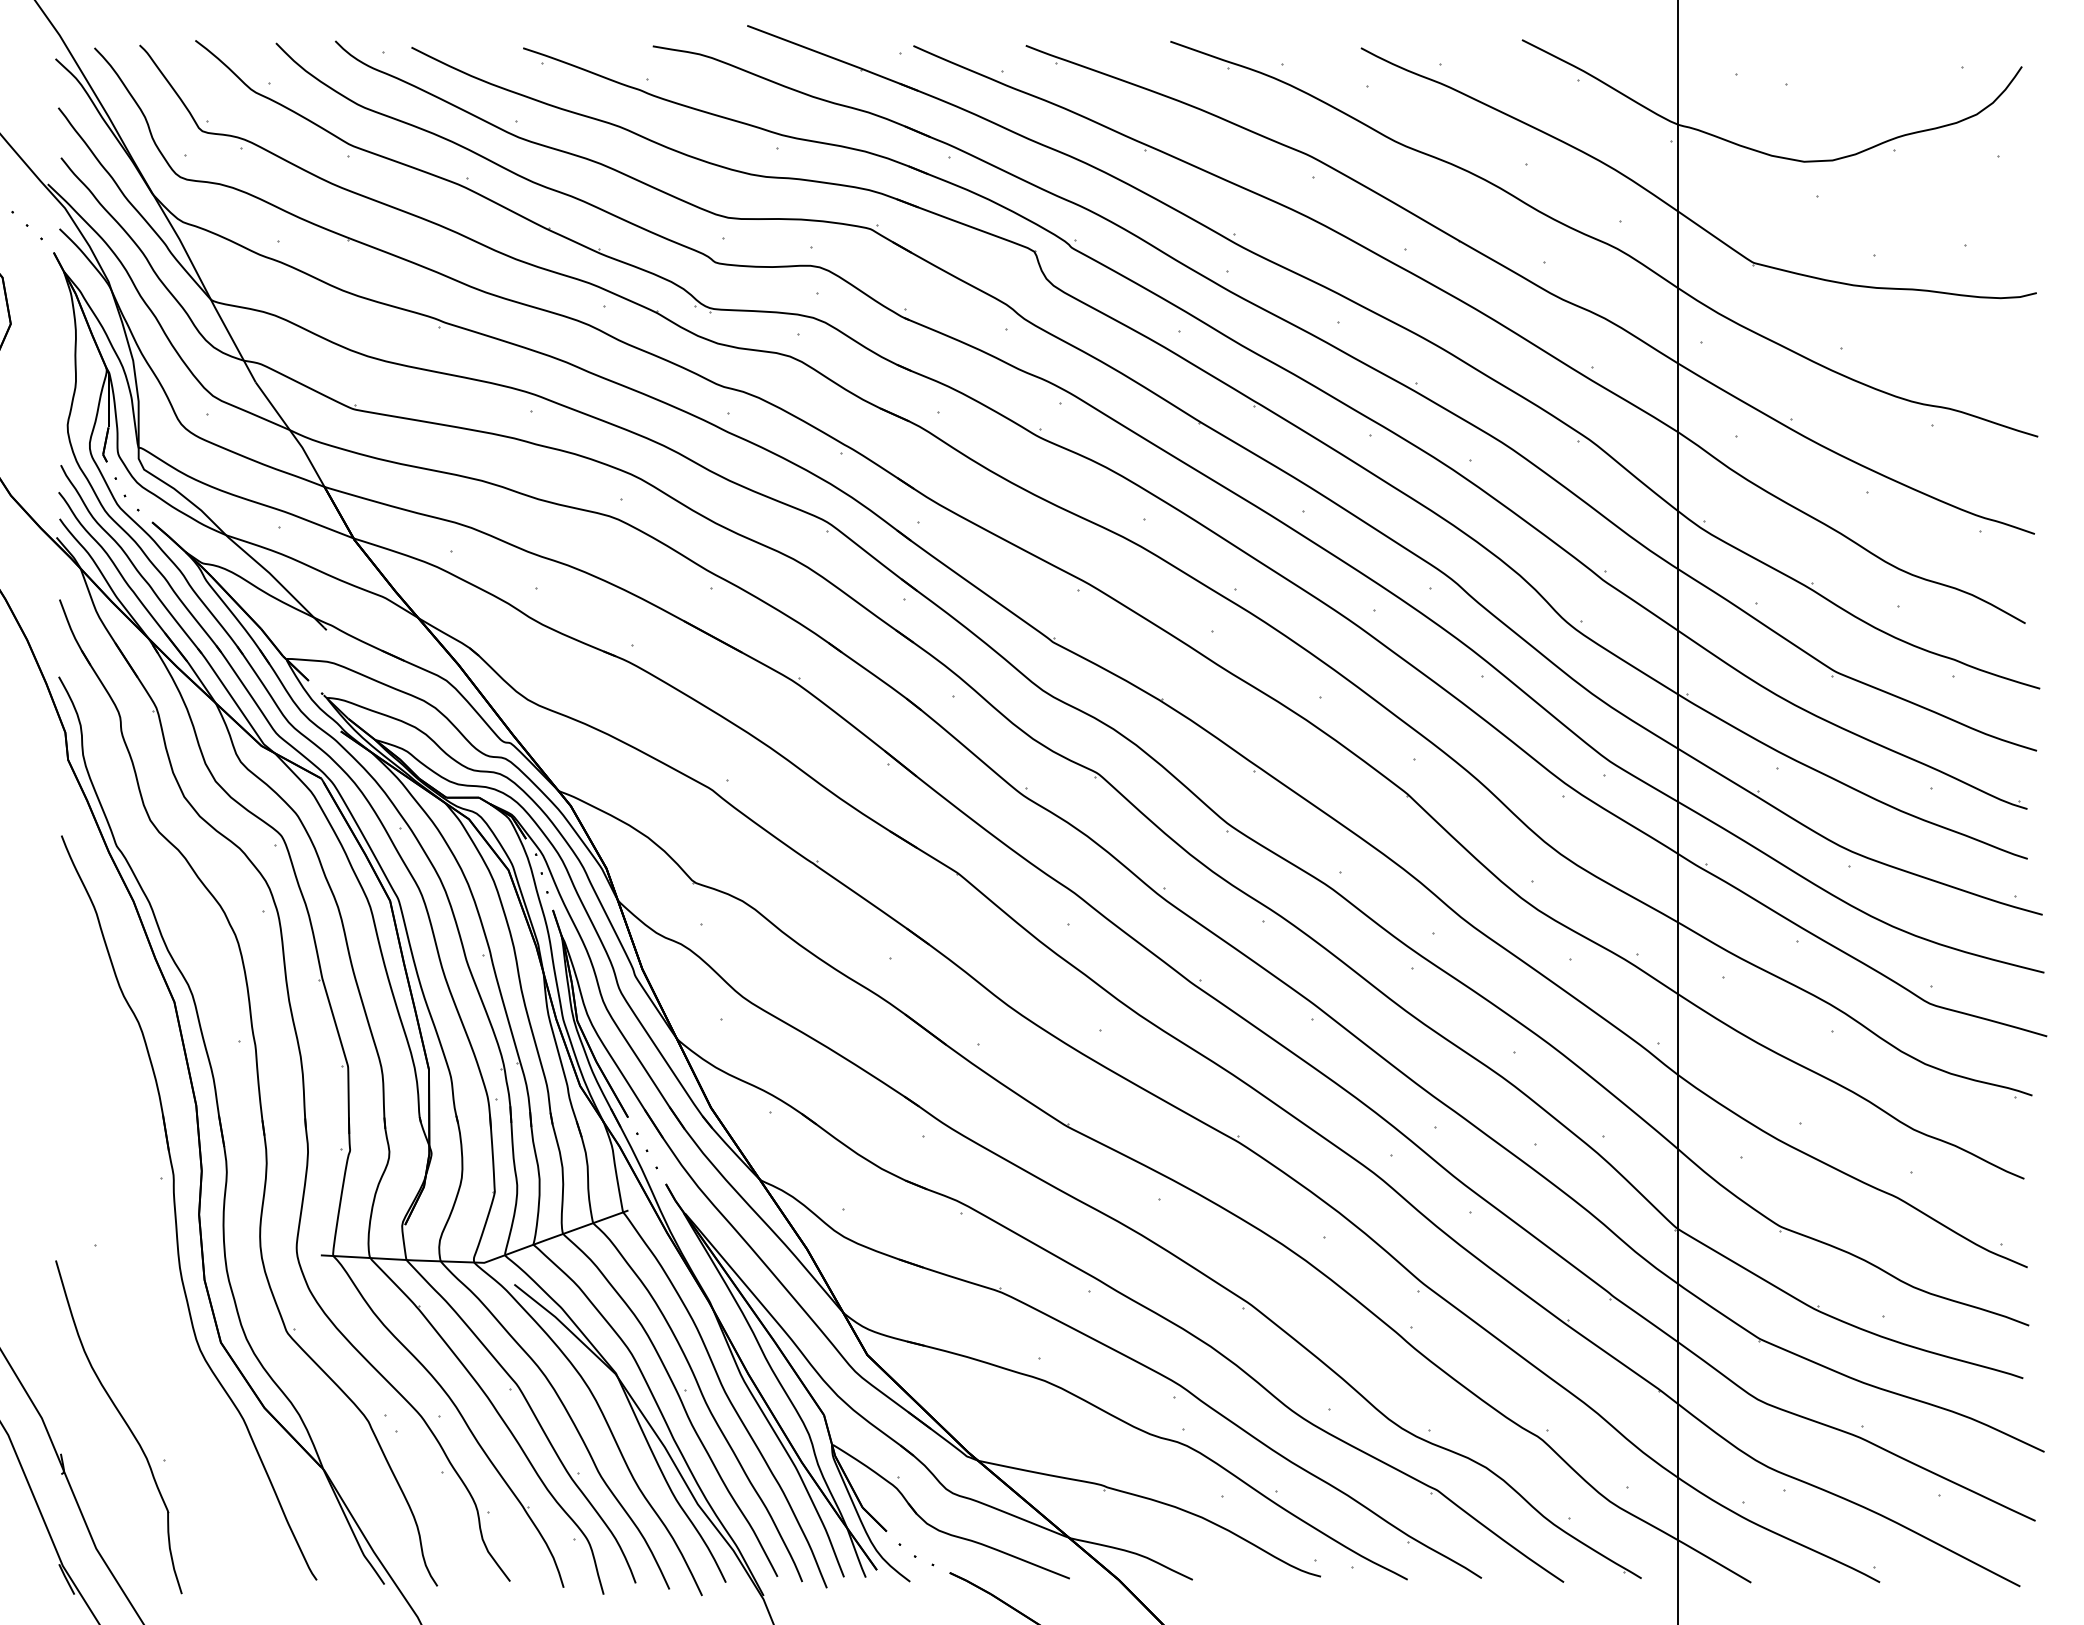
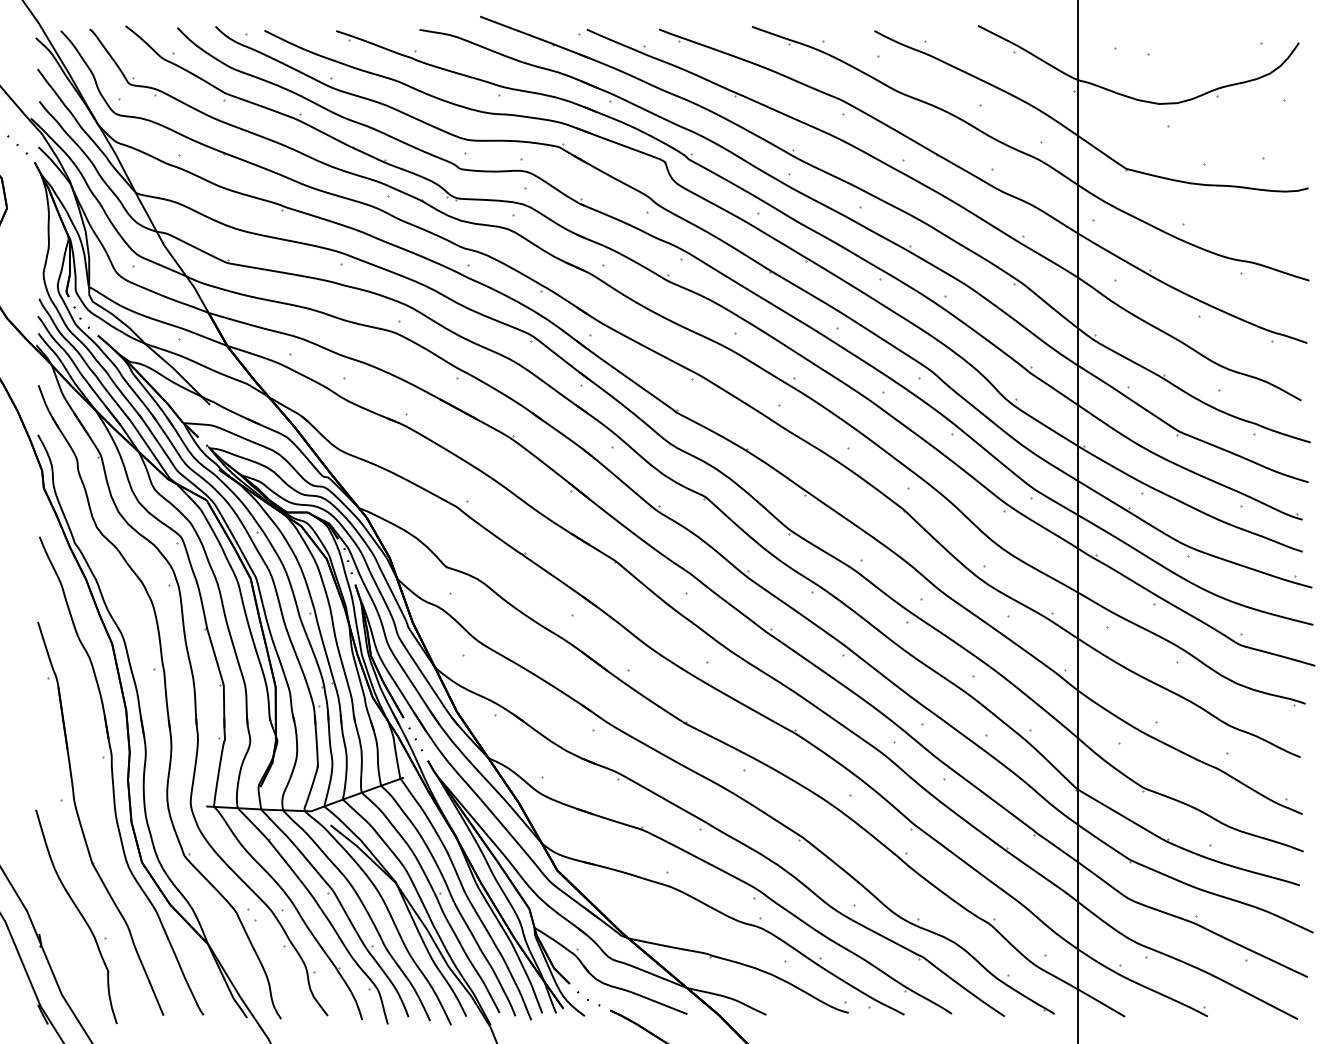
part: (126, 1281) -> (81, 823), added

